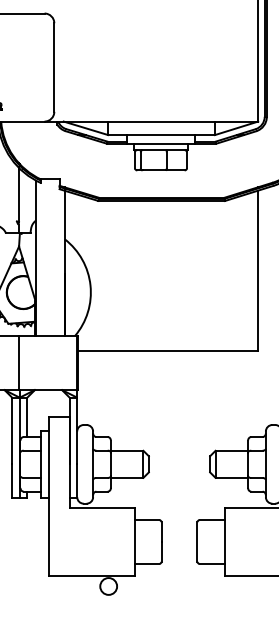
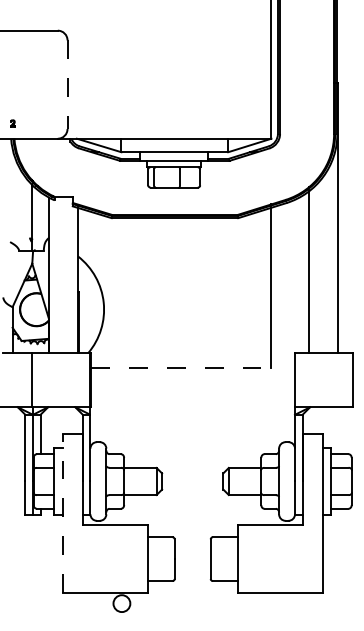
line: (54, 68) -> (67, 85), solid -> dashed
line: (168, 351) -> (181, 368), solid -> dashed
line: (49, 496) -> (62, 513), solid -> dashed

